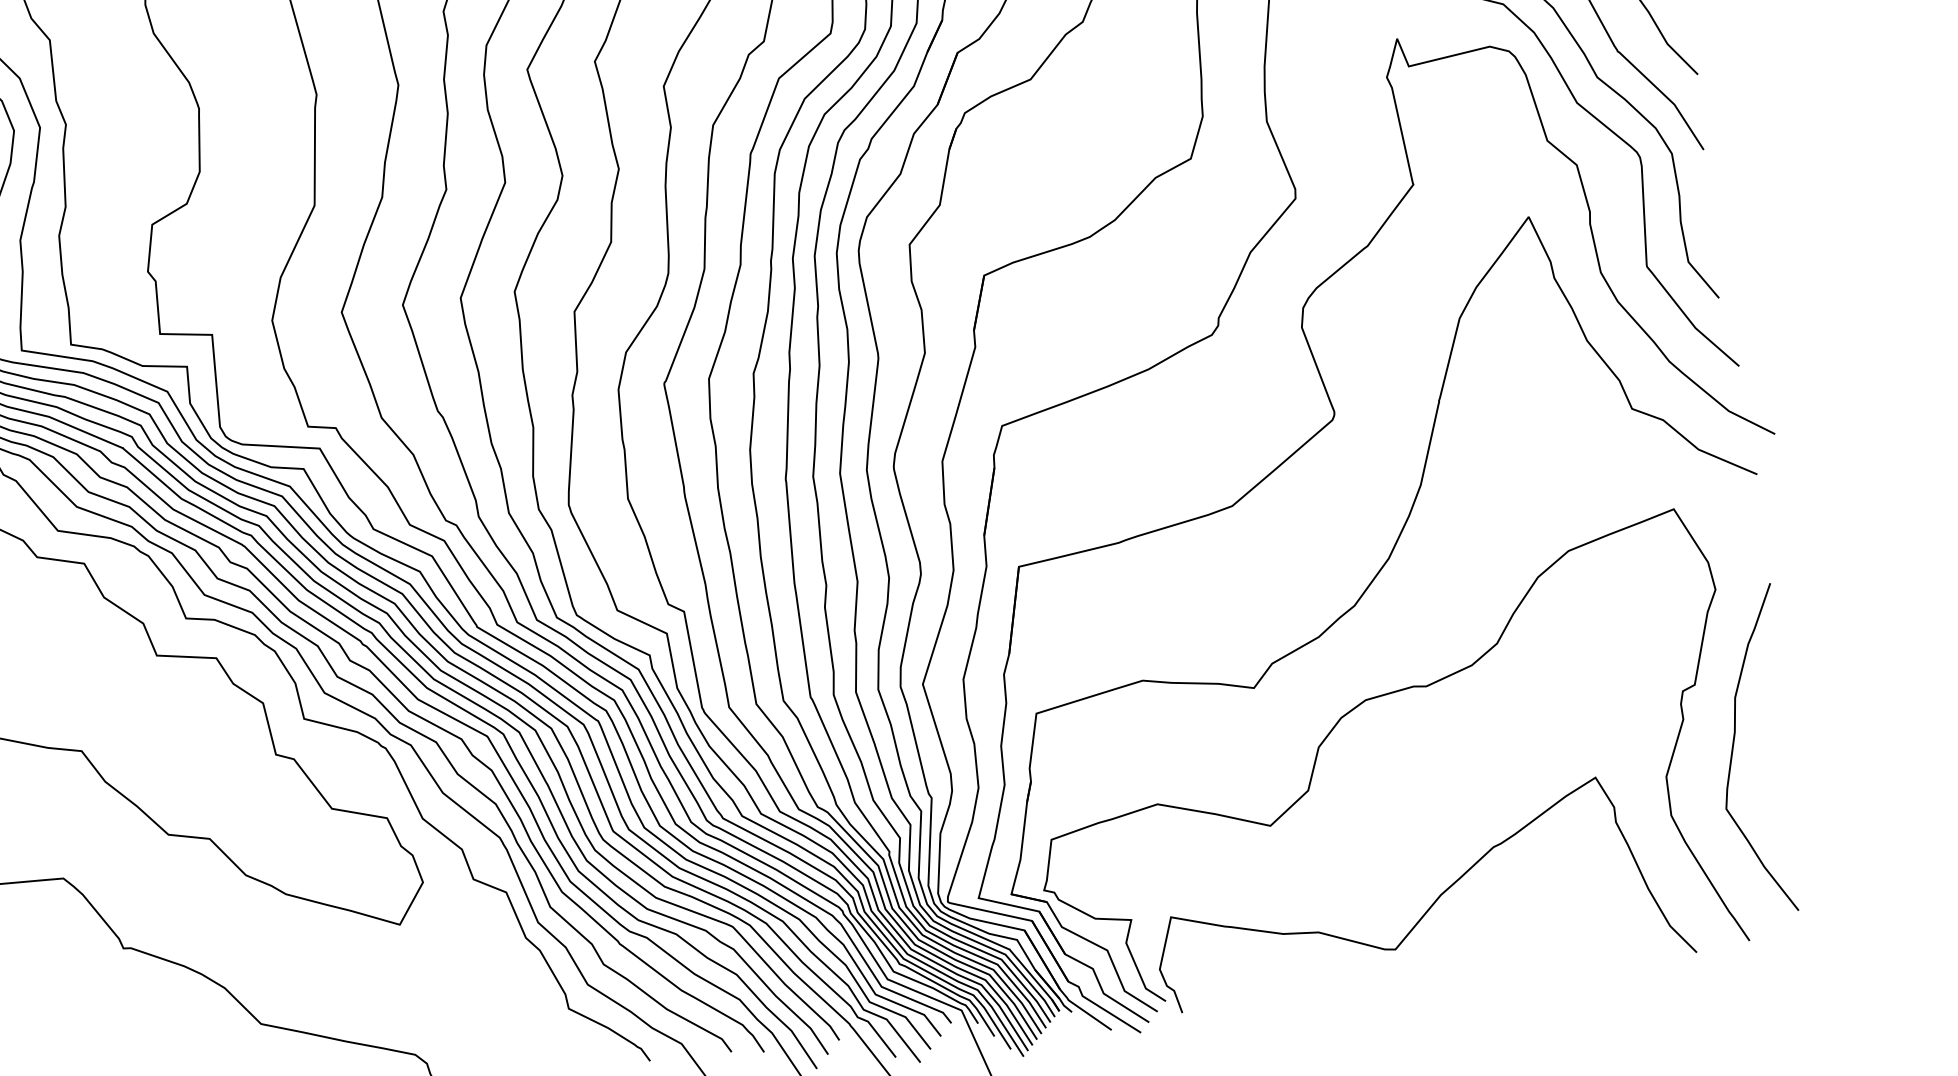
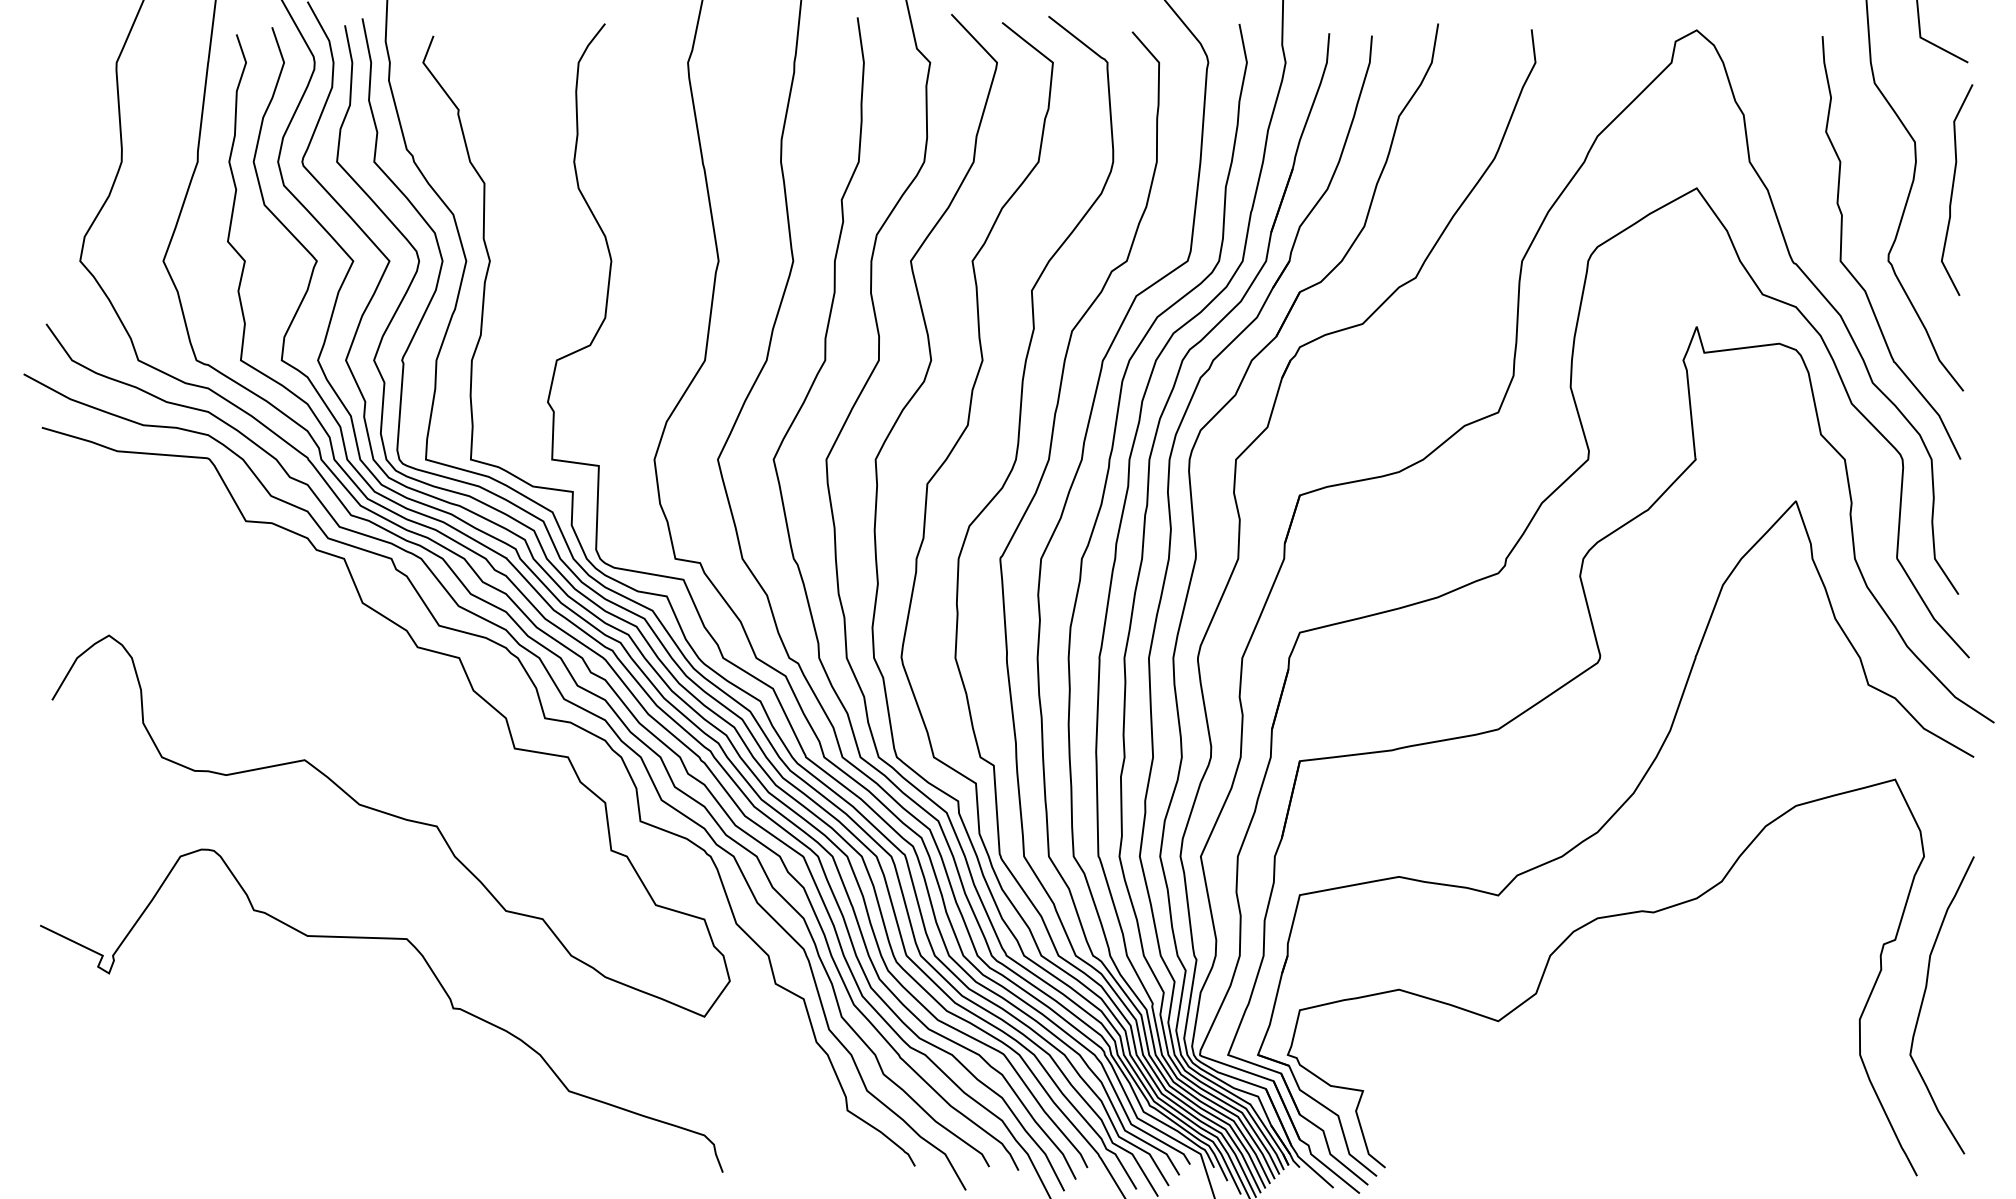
curve: (1433, 902) -> (1636, 1107), removed

